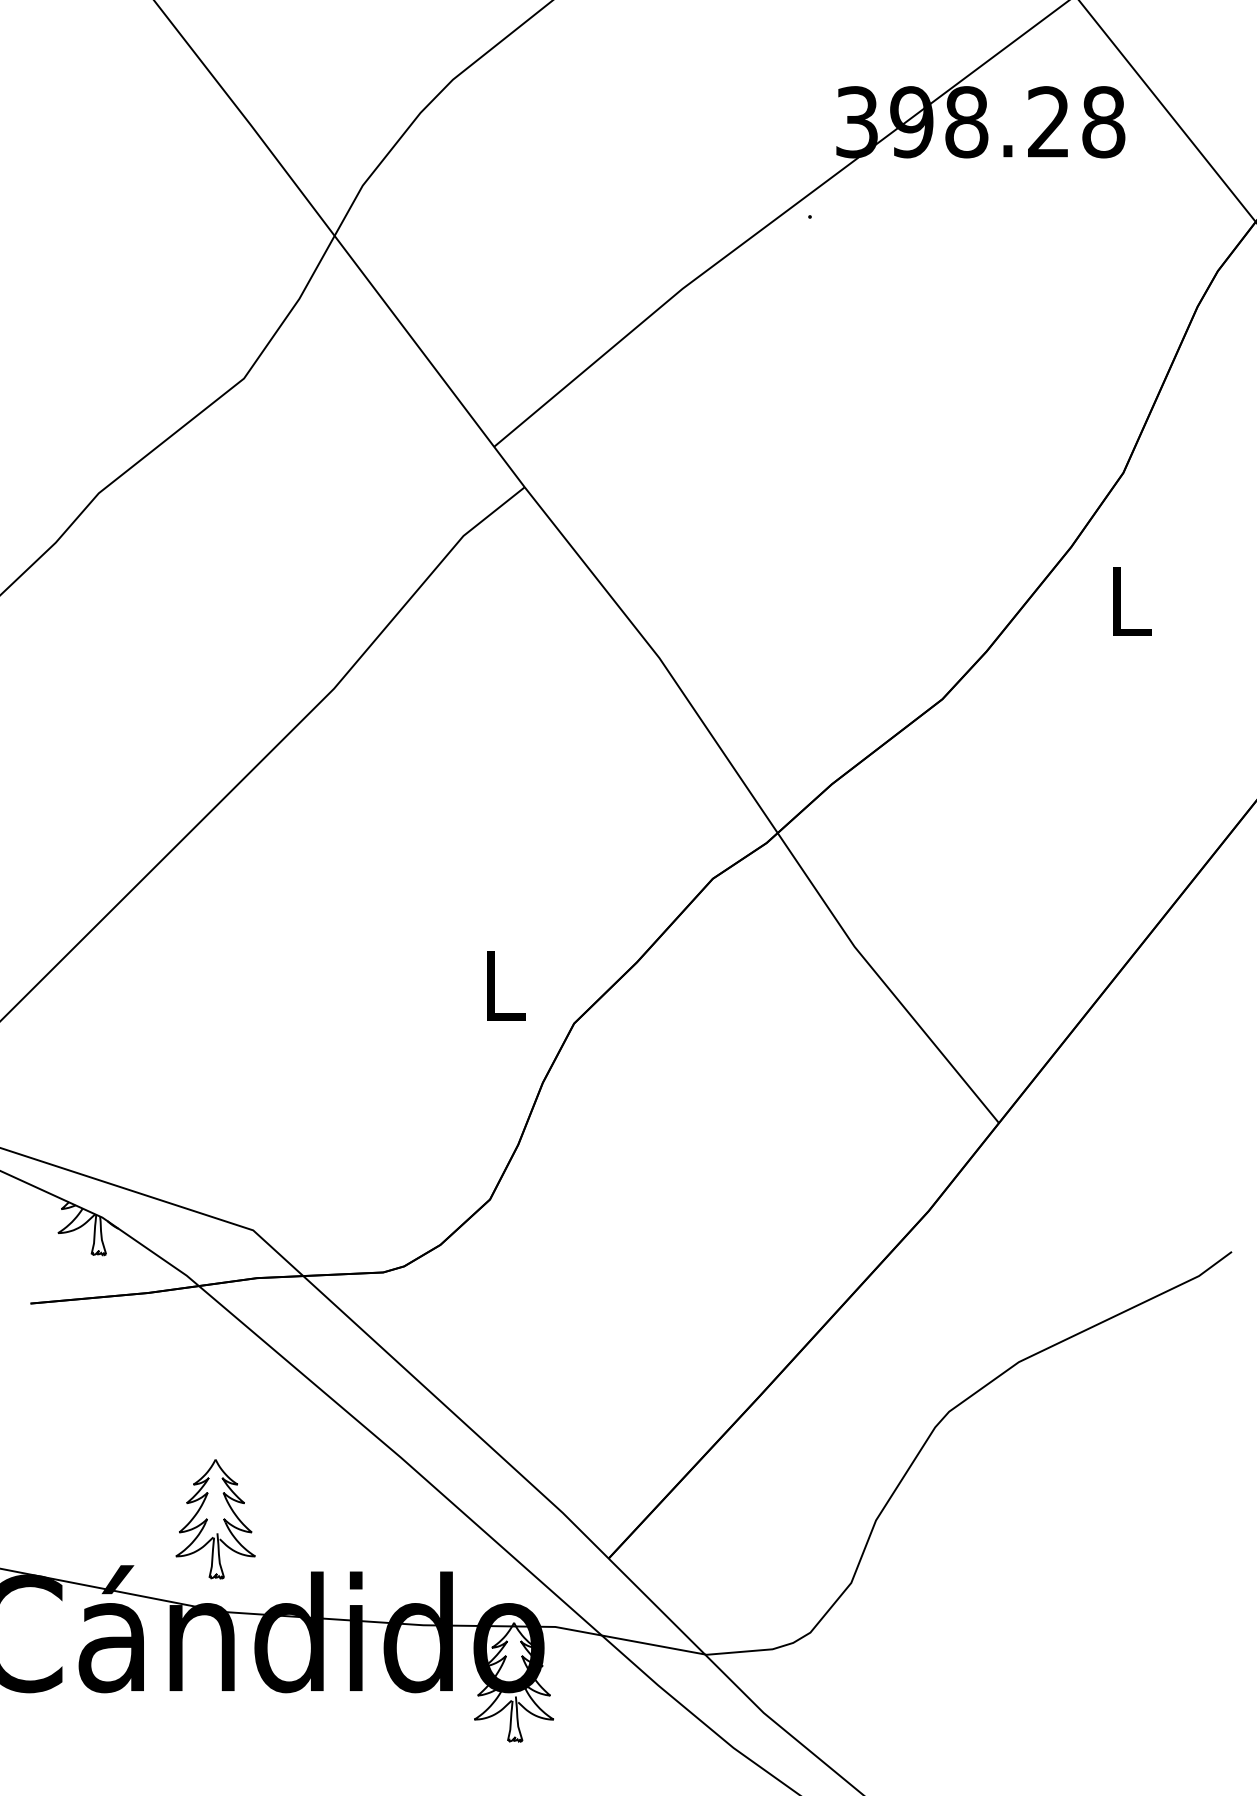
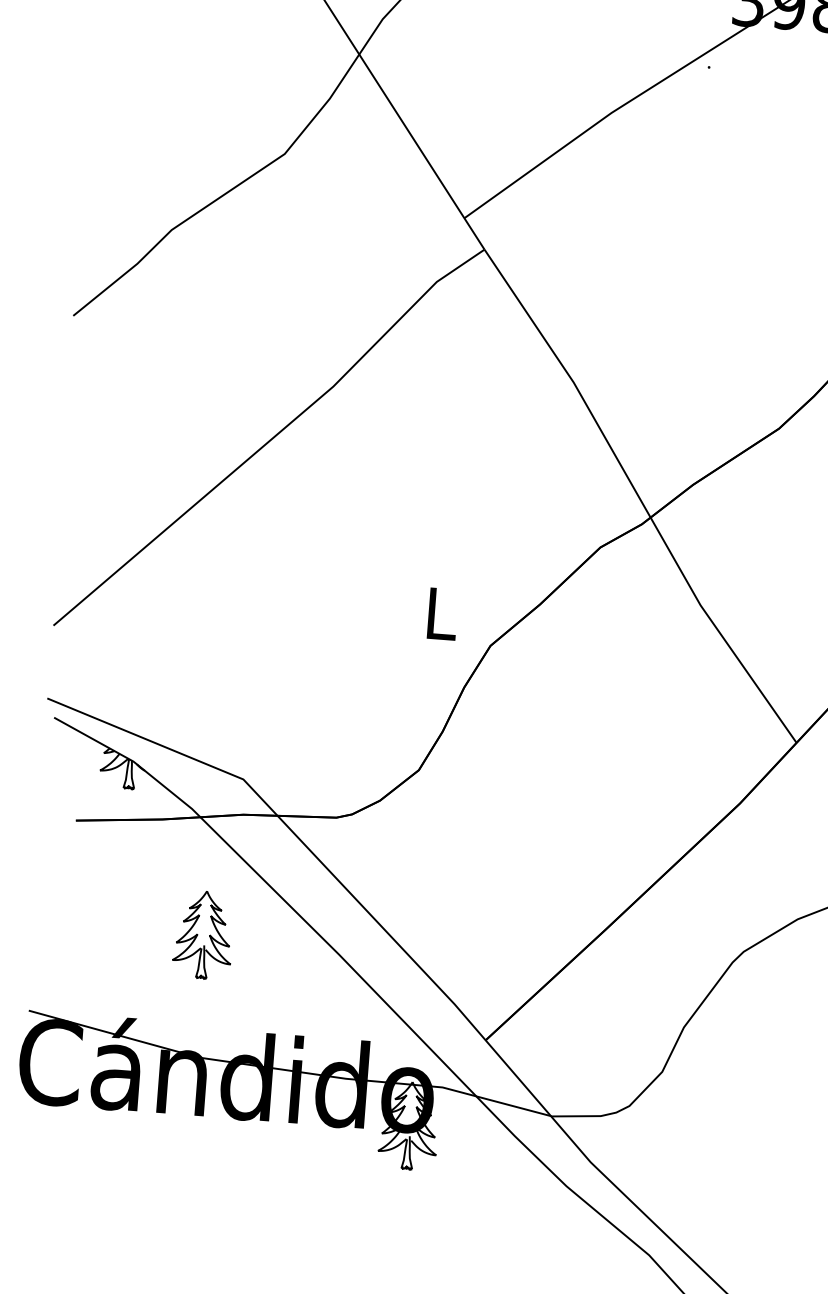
part: (215, 1519) -> (203, 935), moved

